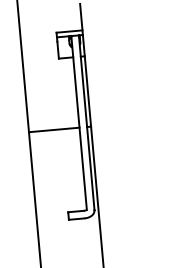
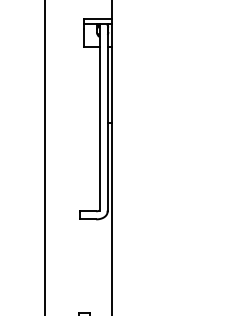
line: (54, 129) -> (72, 122), removed

